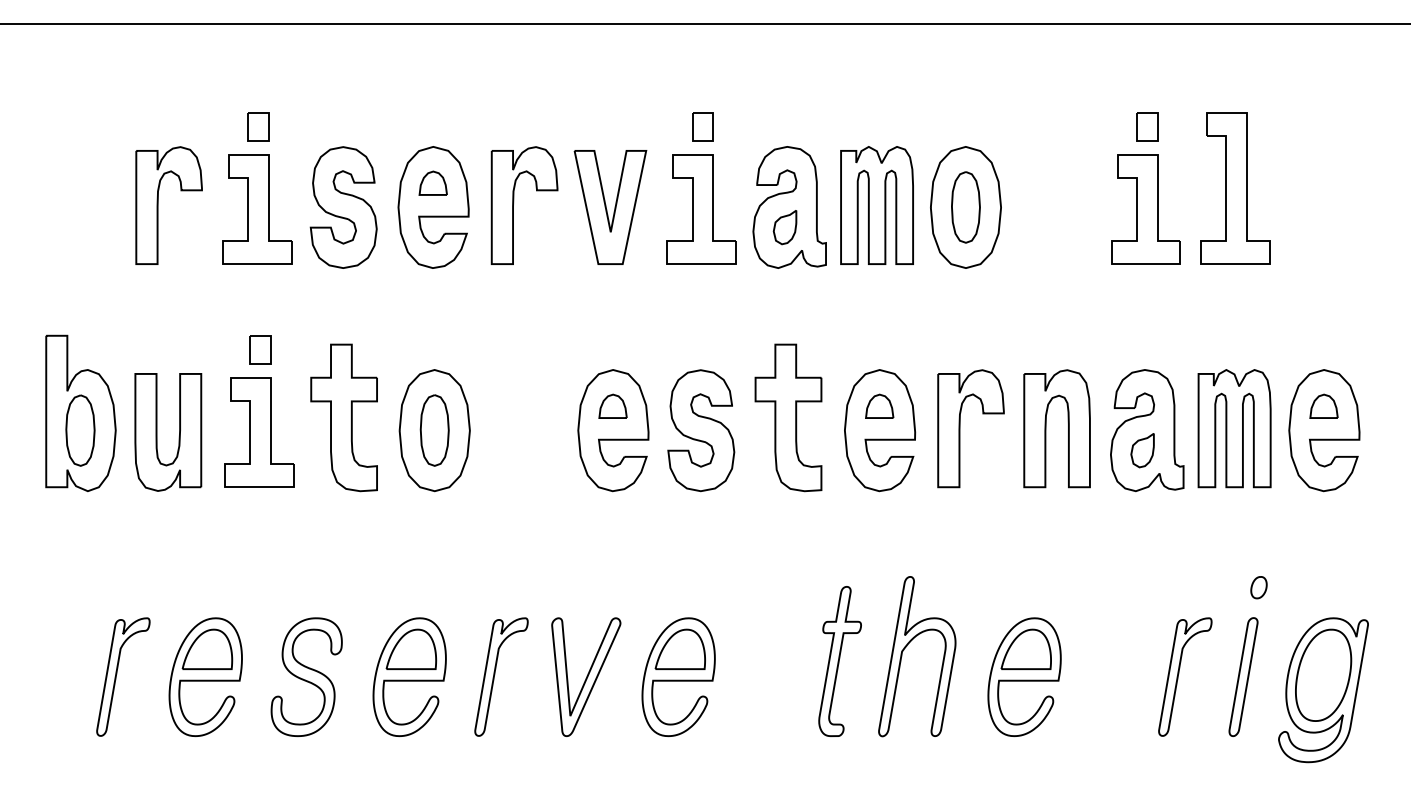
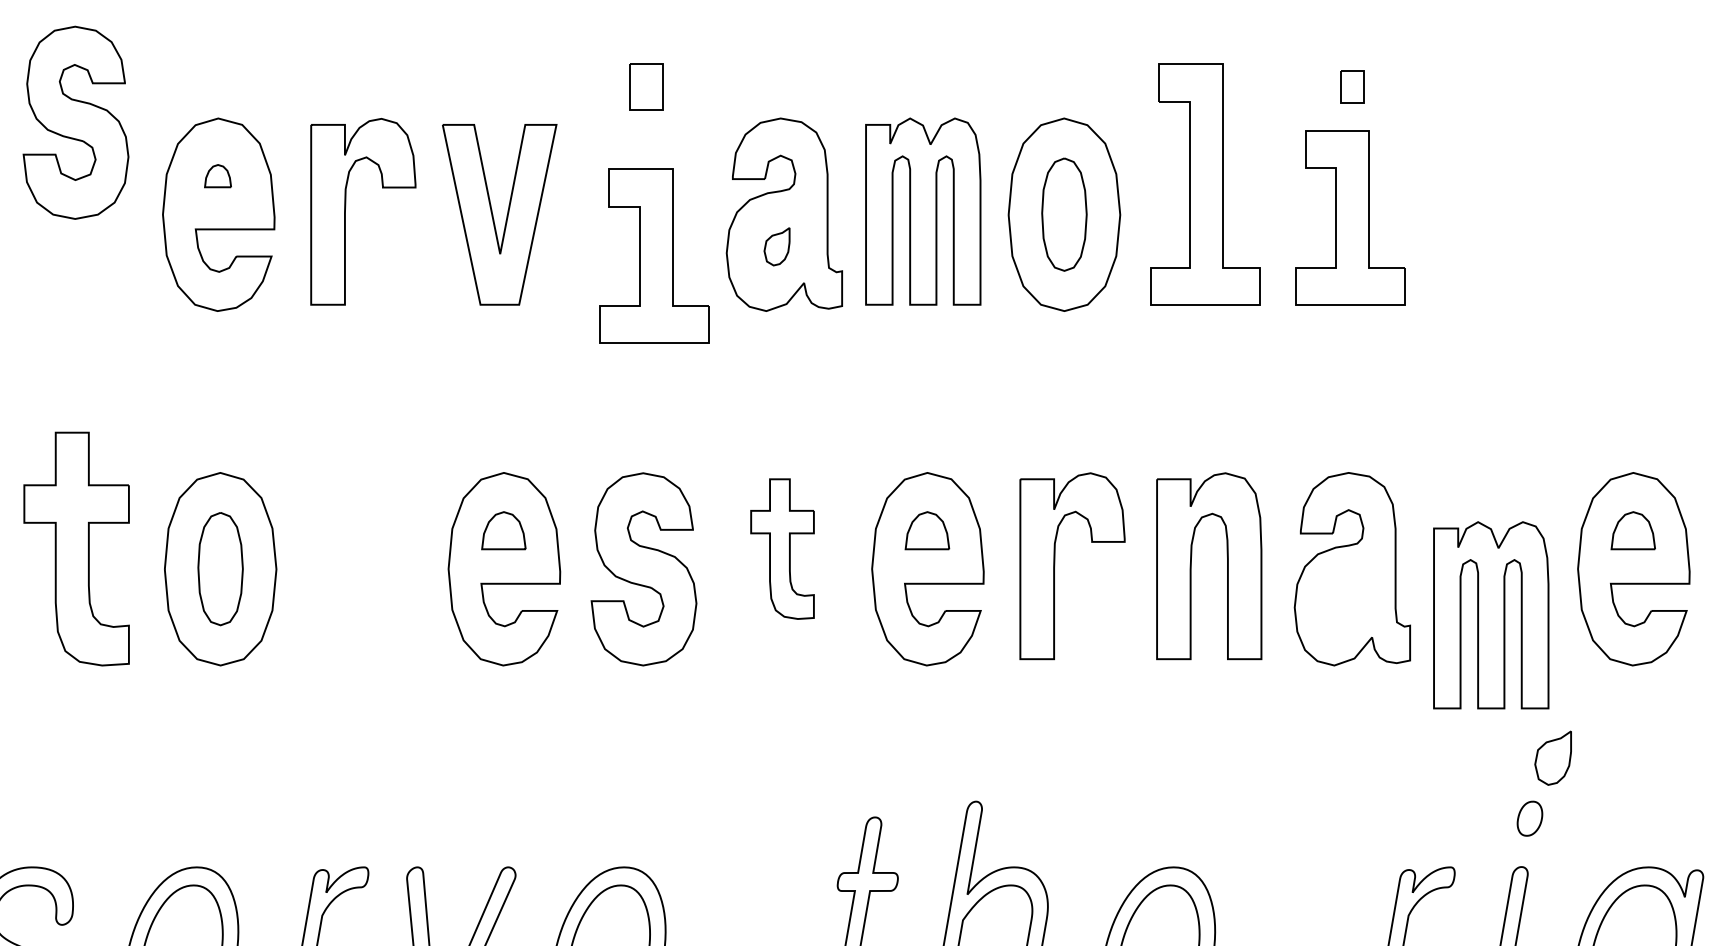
part: (1147, 126) -> (1352, 86), size x0.7
part: (432, 182) -> (216, 175), size x0.6
part: (1235, 188) -> (1205, 184), moved
part: (343, 207) -> (75, 122), moved
part: (701, 209) -> (653, 256), moved
part: (784, 227) -> (776, 246), size x0.7
part: (788, 417) -> (782, 548), size x0.6
part: (1234, 428) -> (1491, 615), moved
part: (1142, 450) -> (1553, 758), moved

